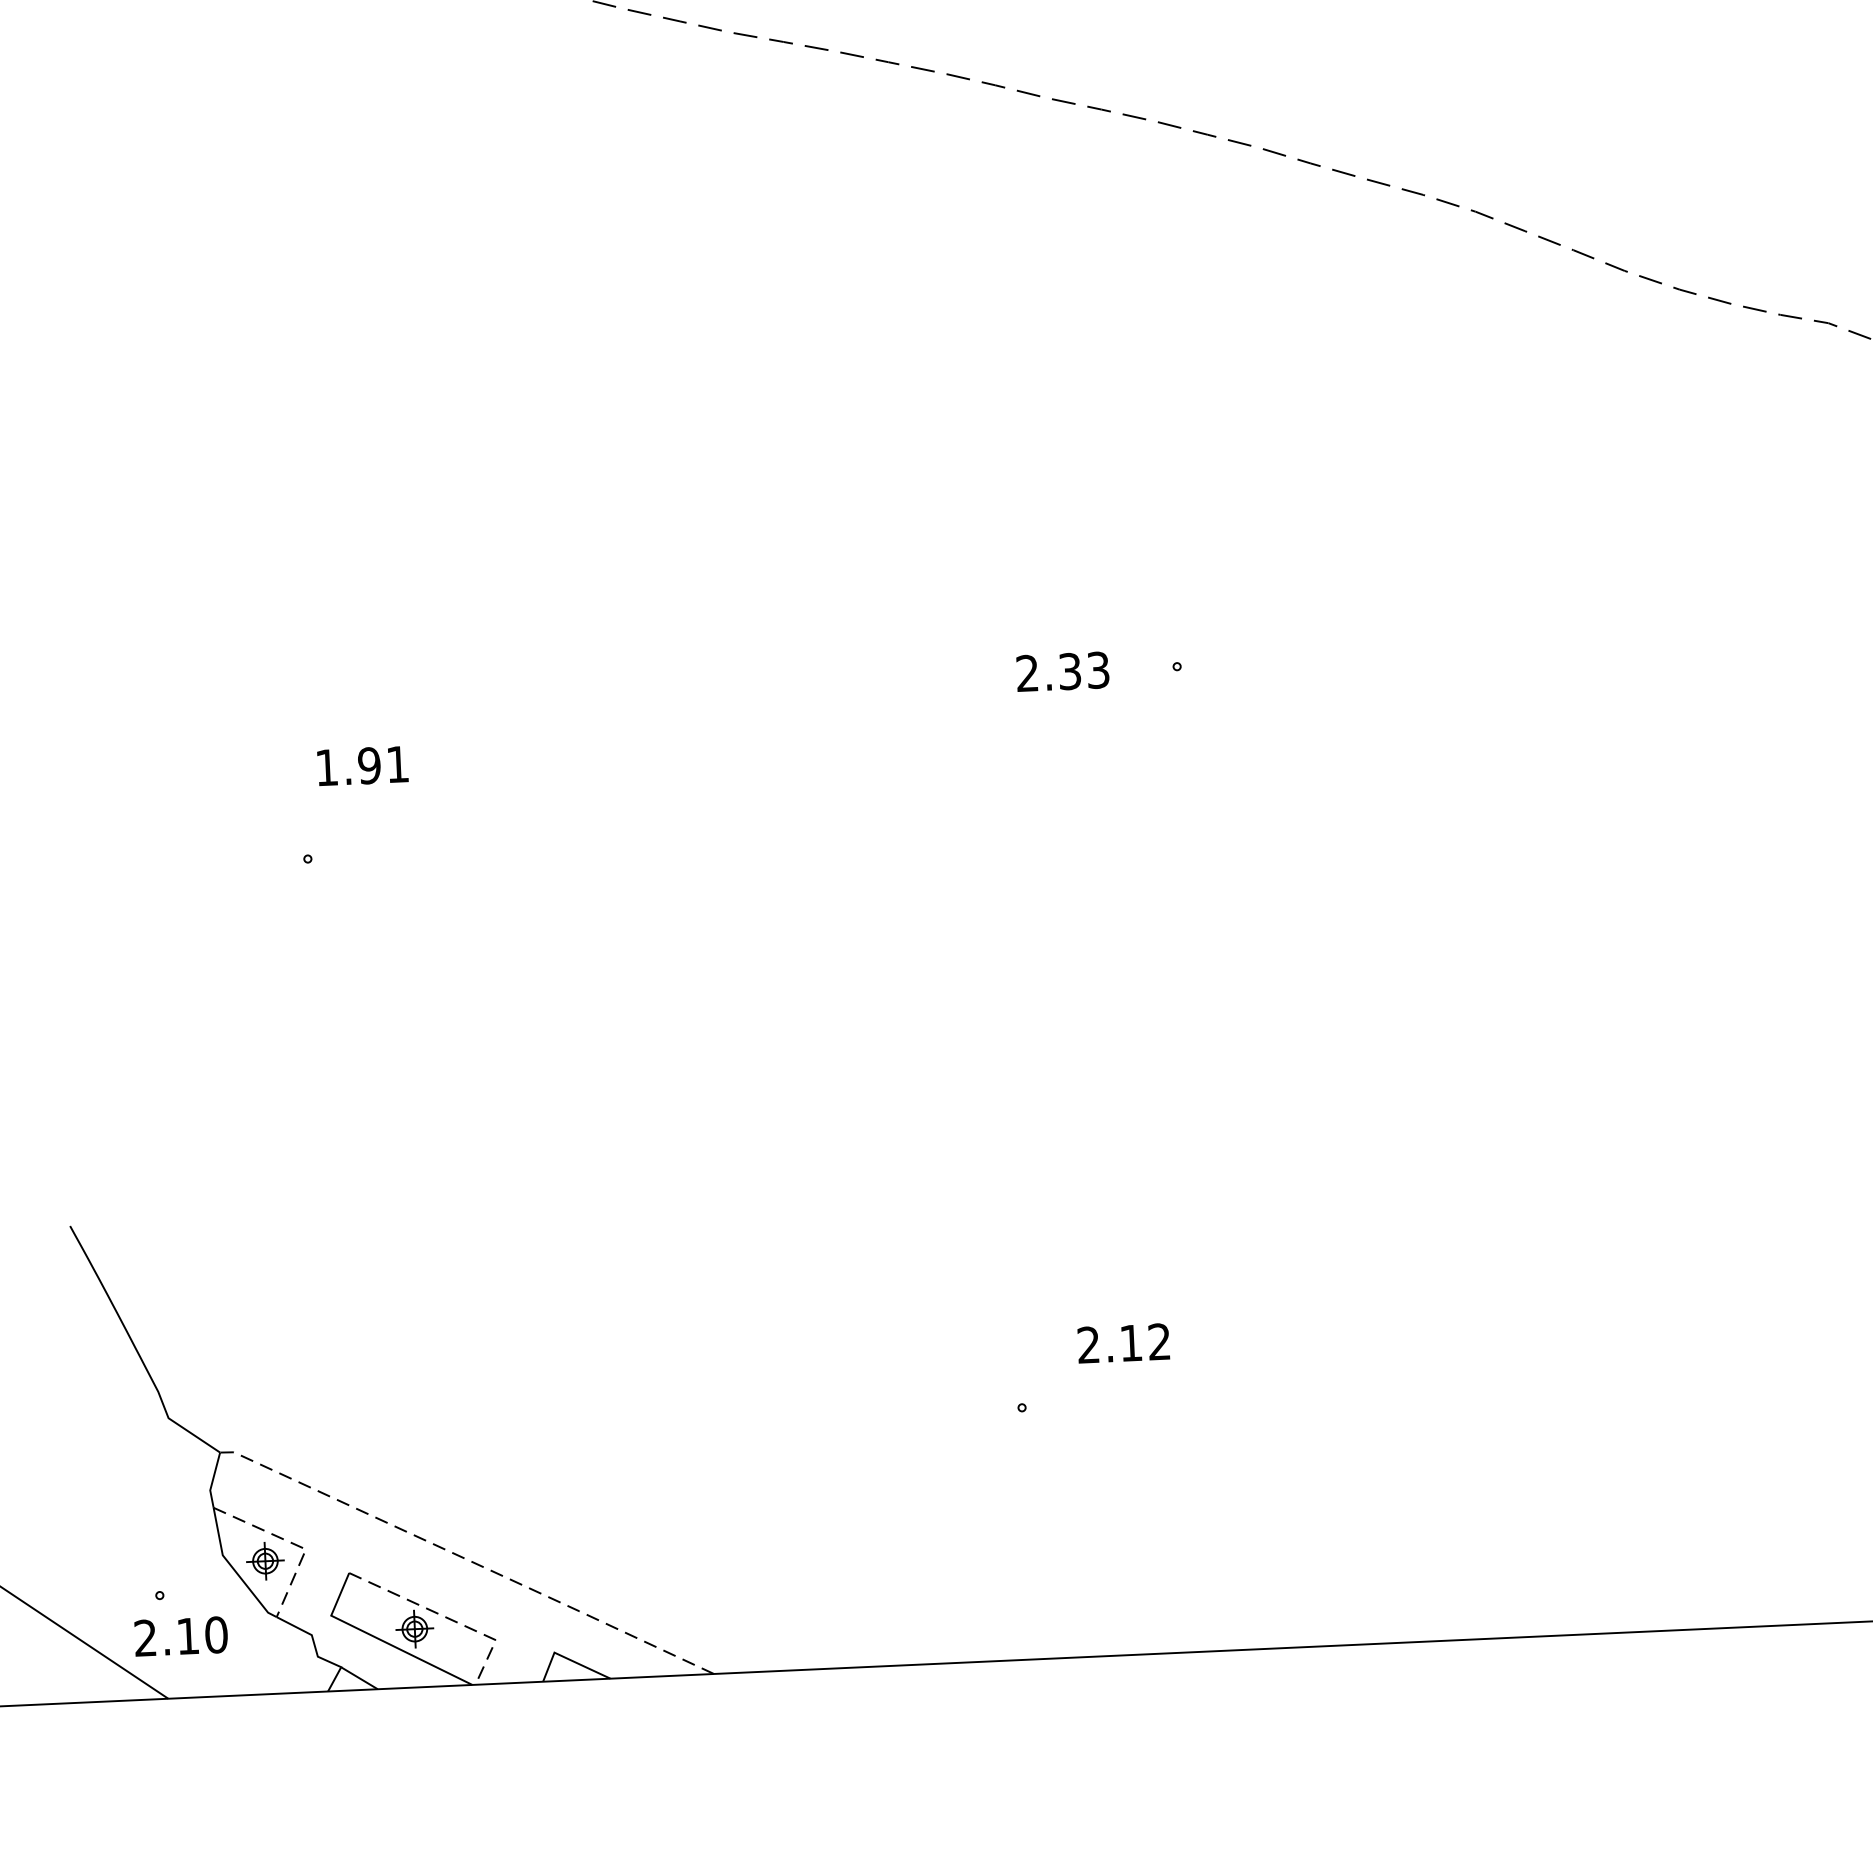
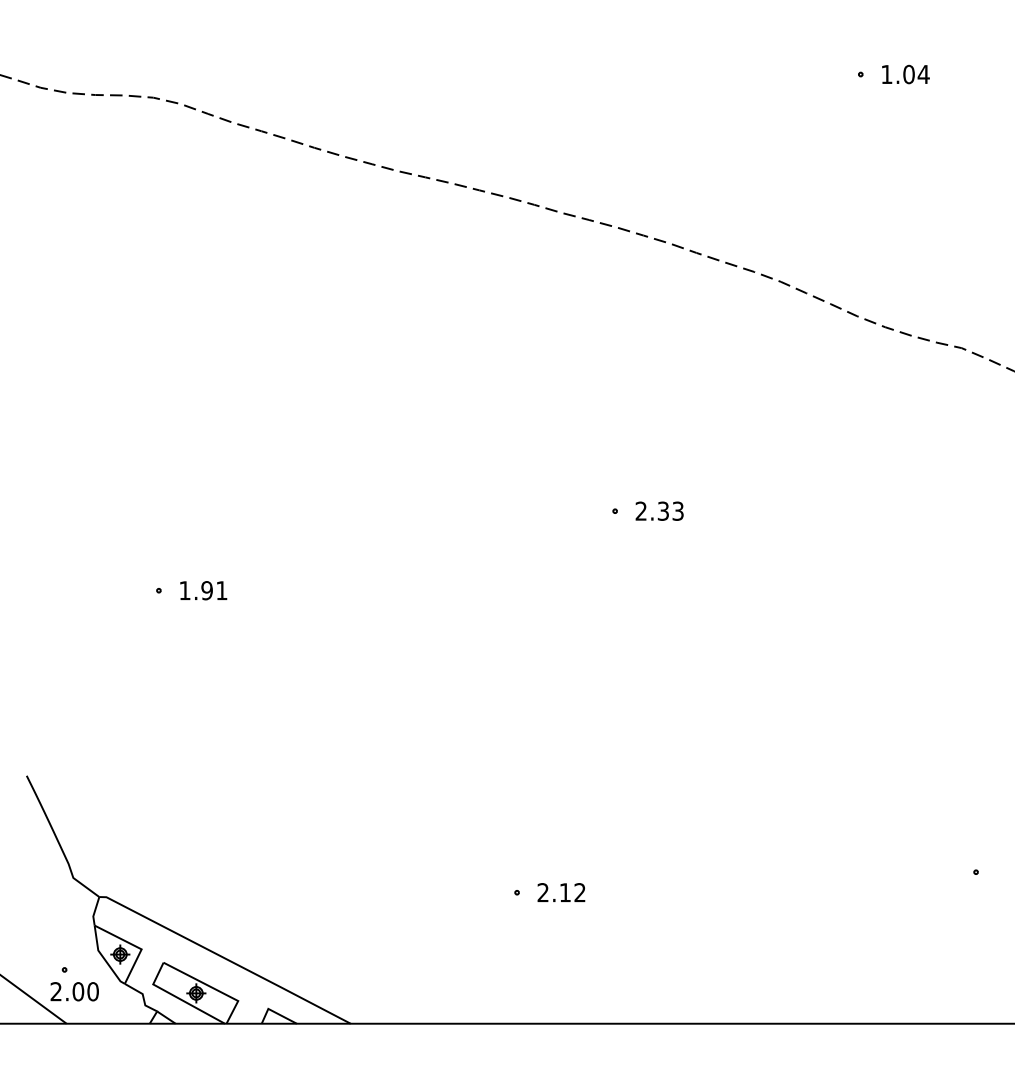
text: (1062, 670) -> (659, 510), moved
text: (362, 765) -> (203, 590), moved
text: (1123, 1343) -> (561, 892), moved
line: (295, 1544) -> (136, 946), dashed -> solid
line: (467, 1559) -> (225, 958), dashed -> solid
line: (447, 1618) -> (213, 988), dashed -> solid
text: (188, 1635) -> (78, 991), 2.10 -> 2.00

